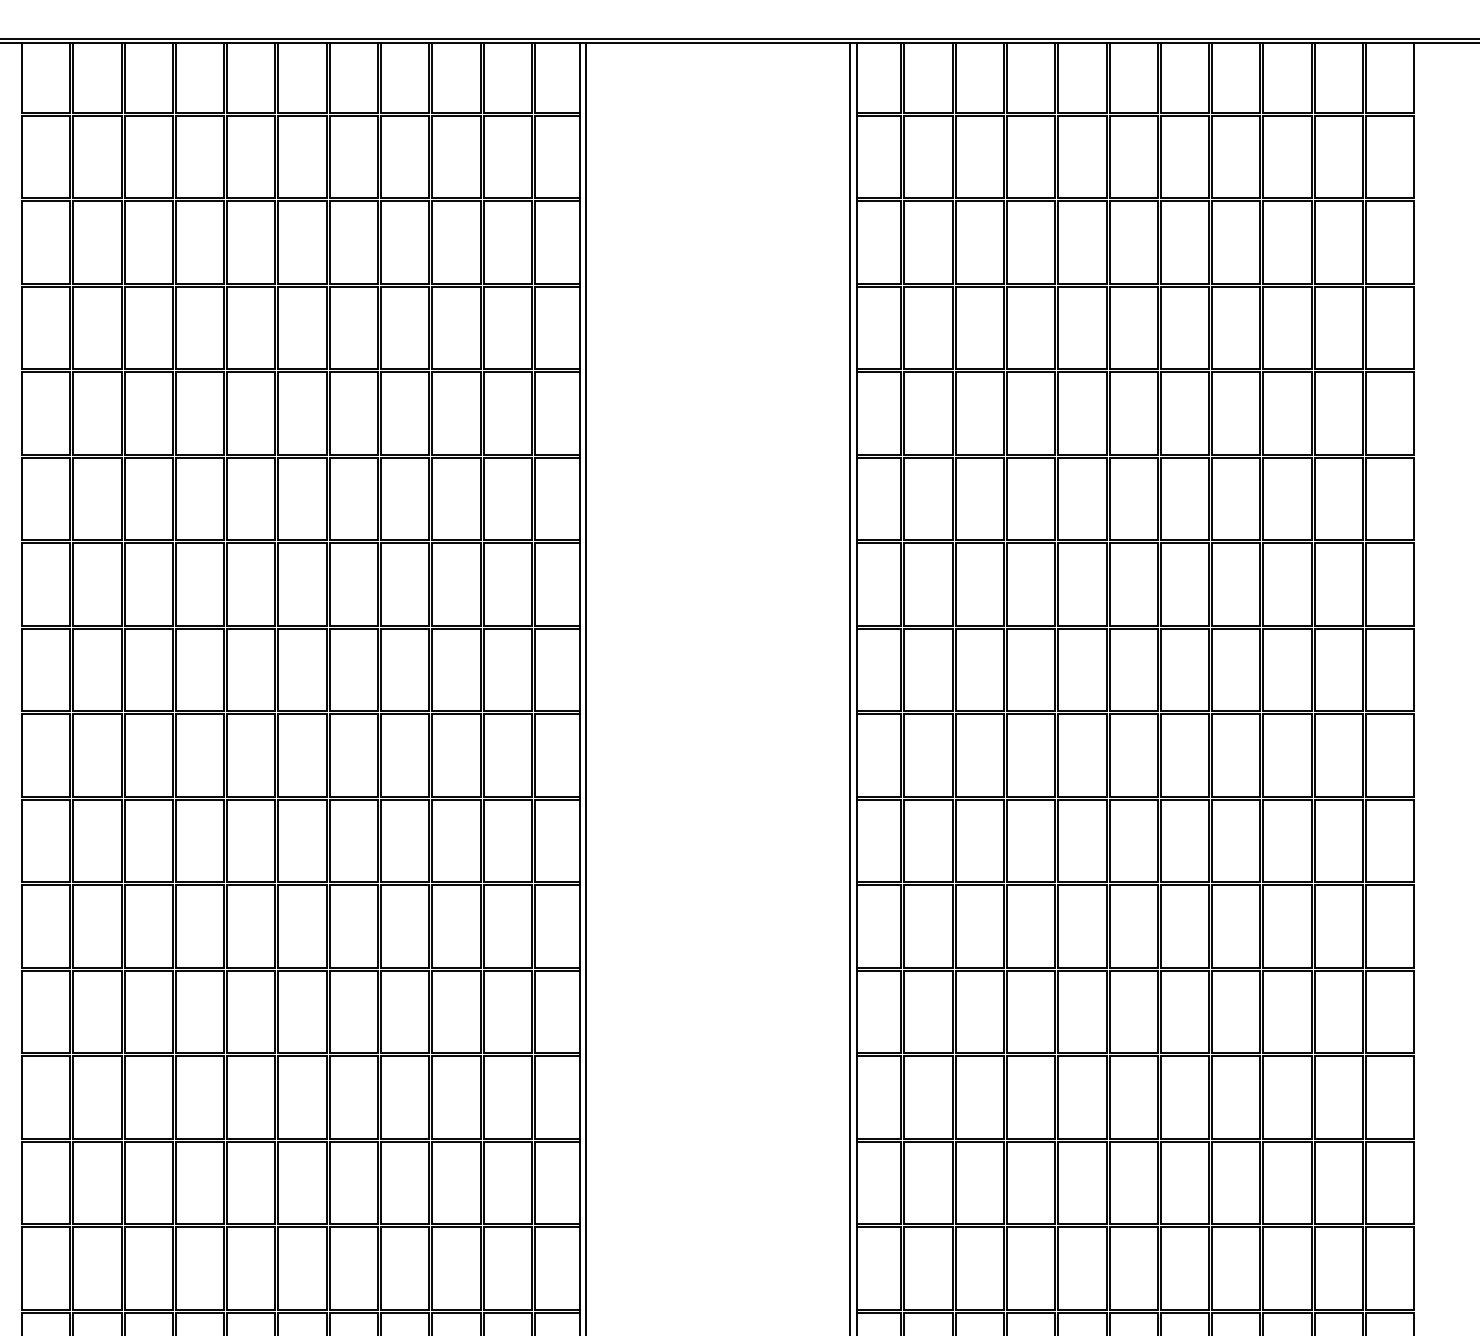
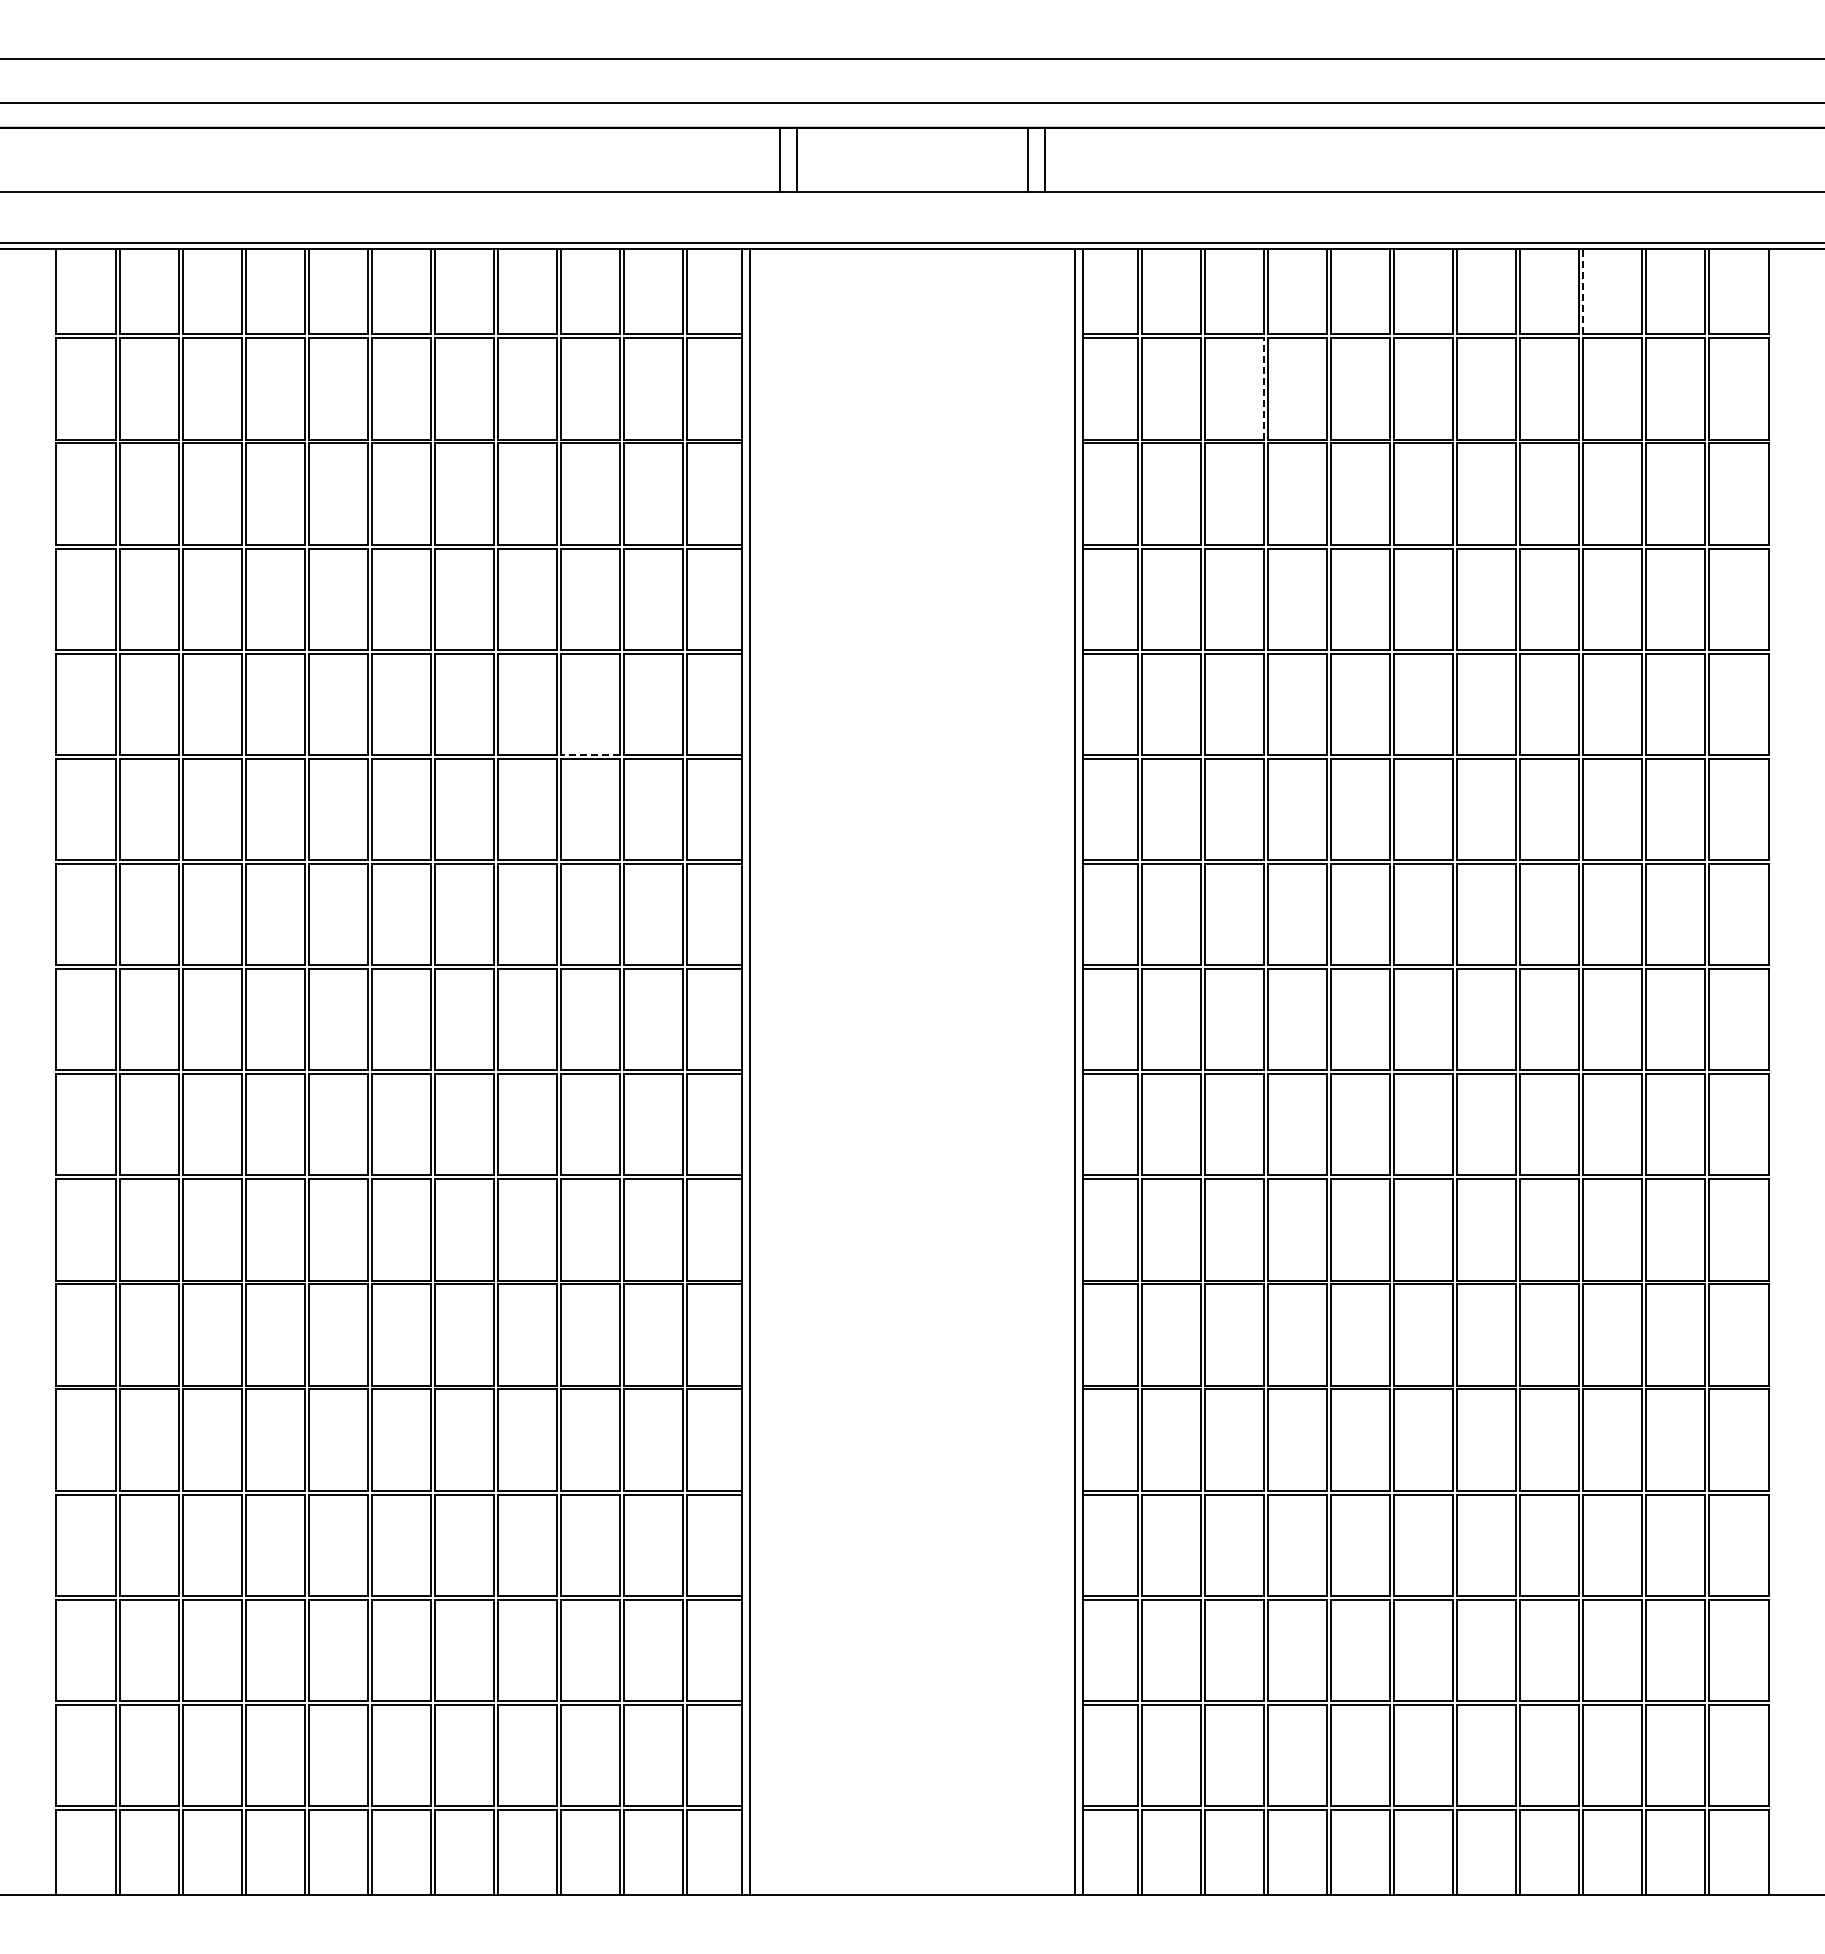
line: (1263, 77) -> (1583, 291), solid -> dashed
line: (1003, 156) -> (1263, 388), solid -> dashed
line: (456, 454) -> (590, 754), solid -> dashed

